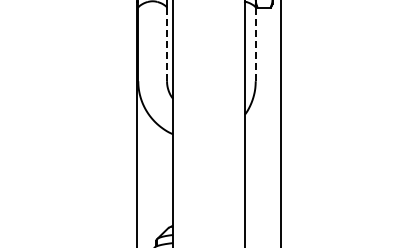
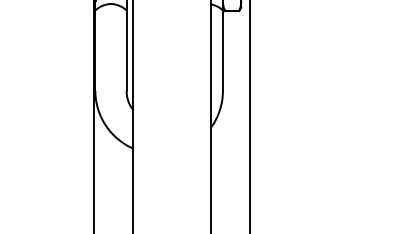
line: (167, 44) -> (127, 50), dashed -> solid
line: (255, 44) -> (222, 50), dashed -> solid

